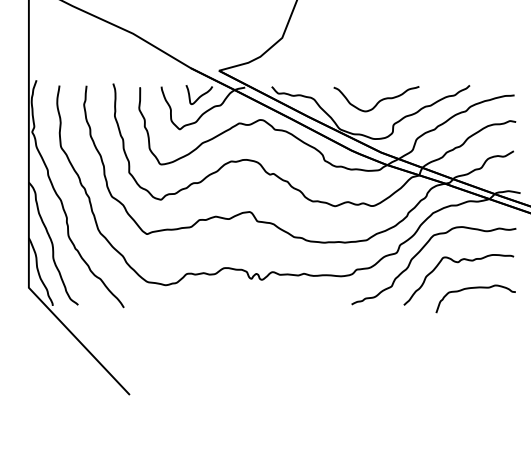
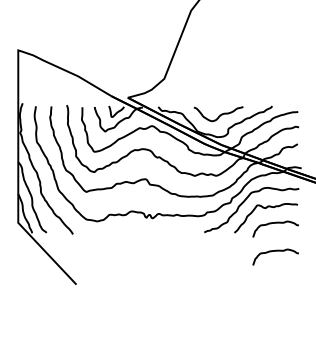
curve: (475, 337) -> (275, 251), added

